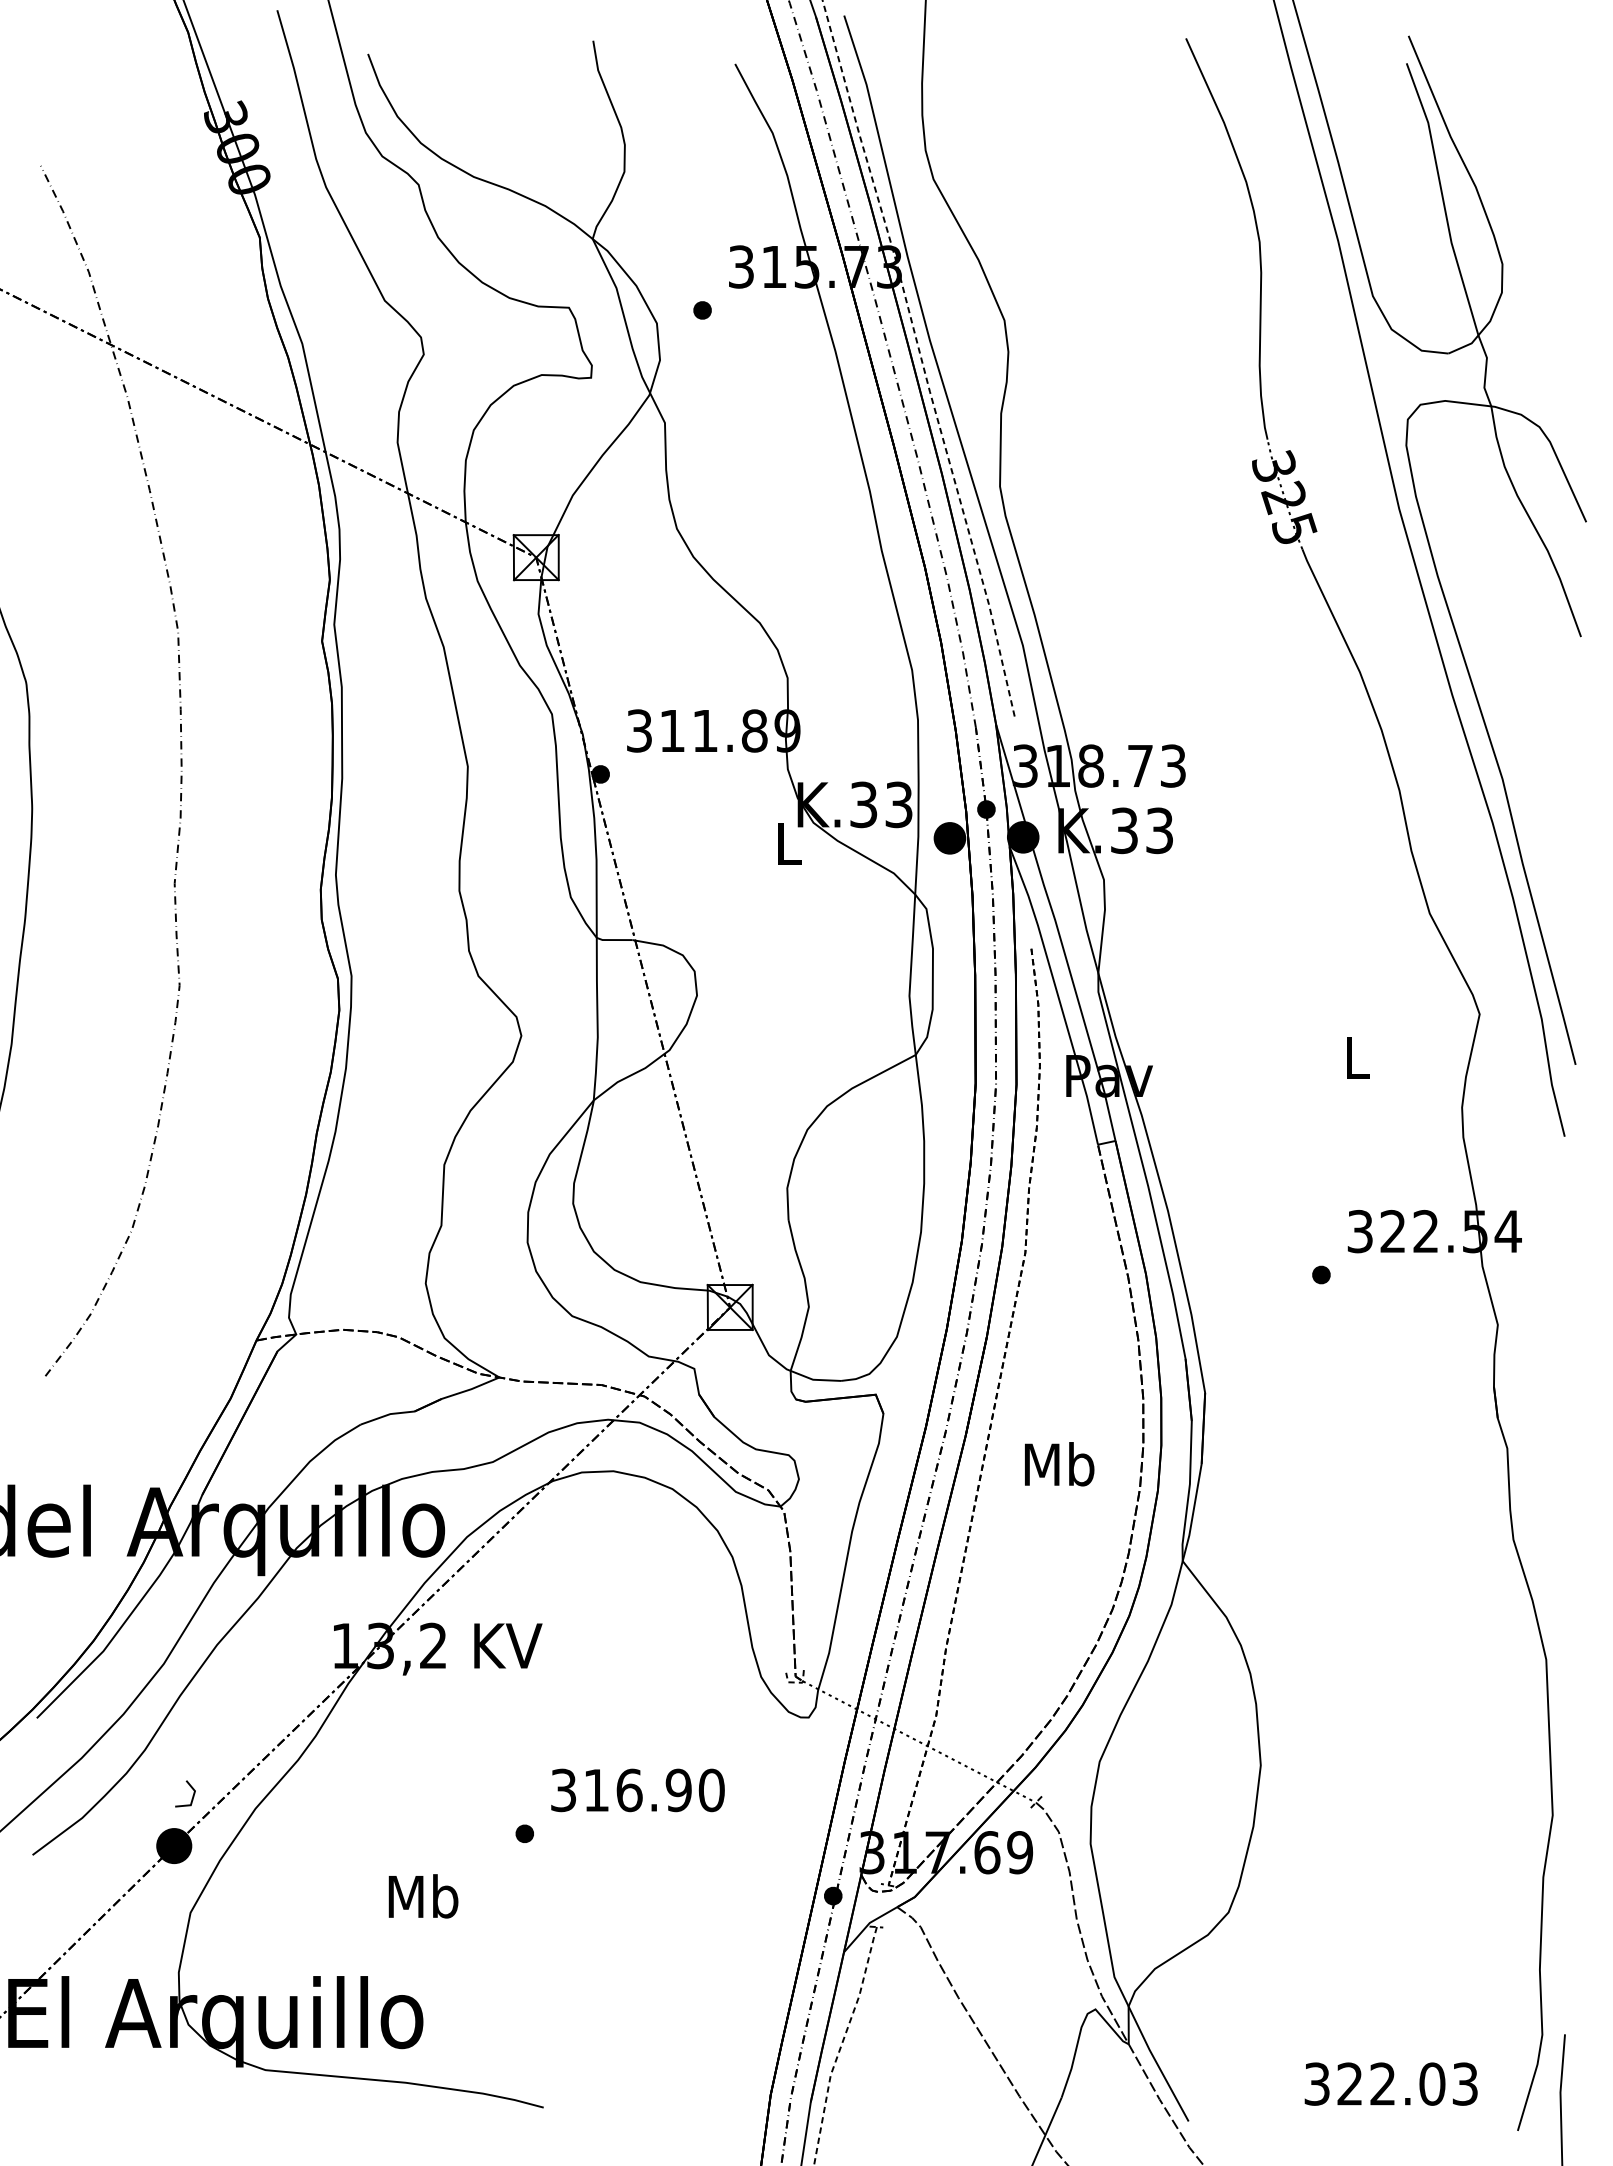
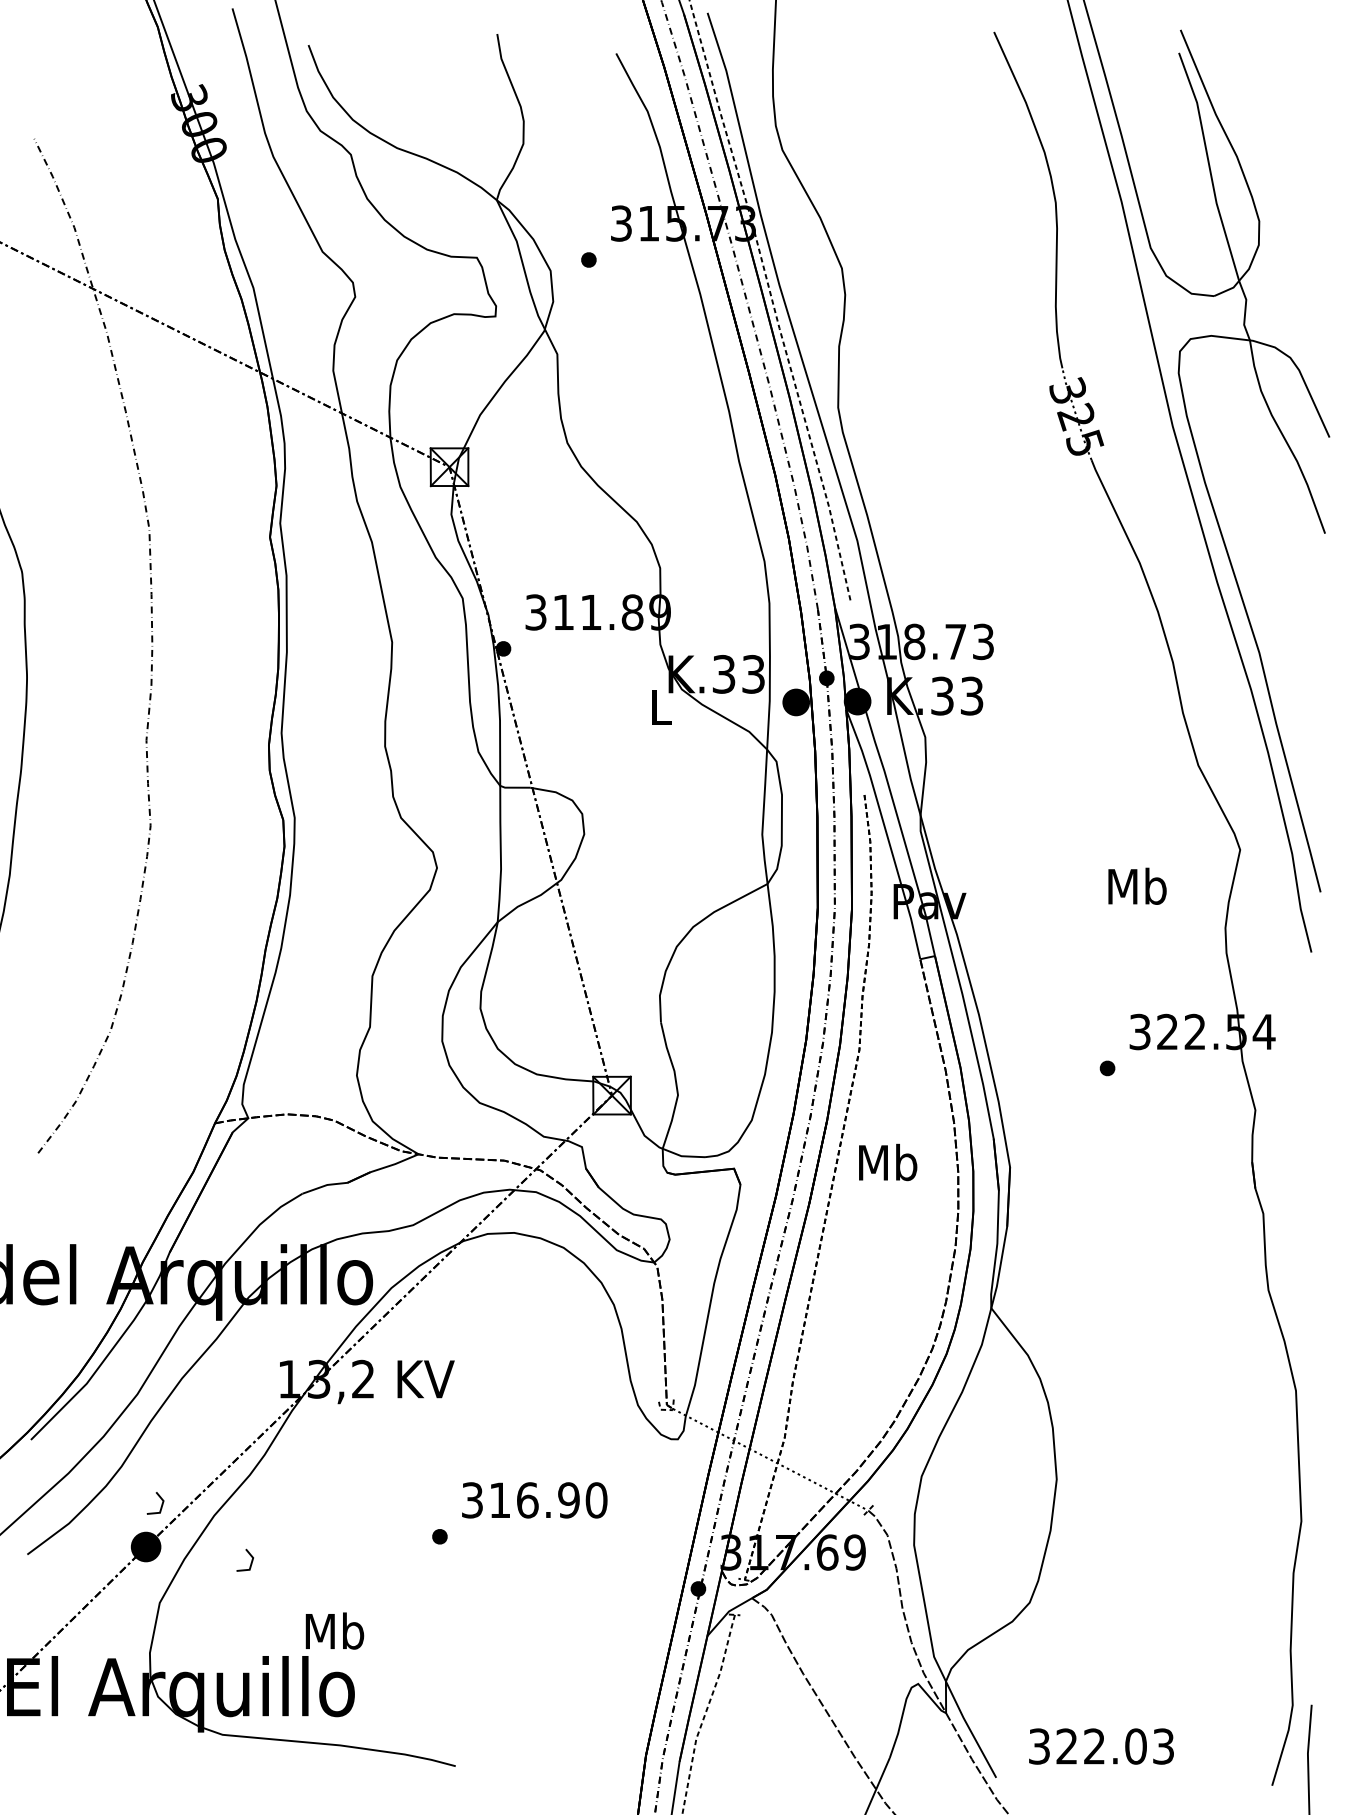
text: (1356, 1057) -> (1136, 886), L -> Mb
text: (1059, 1464) -> (888, 1162), moved
line: (299, 1863) -> (251, 1561), added
text: (423, 1896) -> (334, 1631), moved
text: (1390, 2083) -> (1100, 1746), moved

